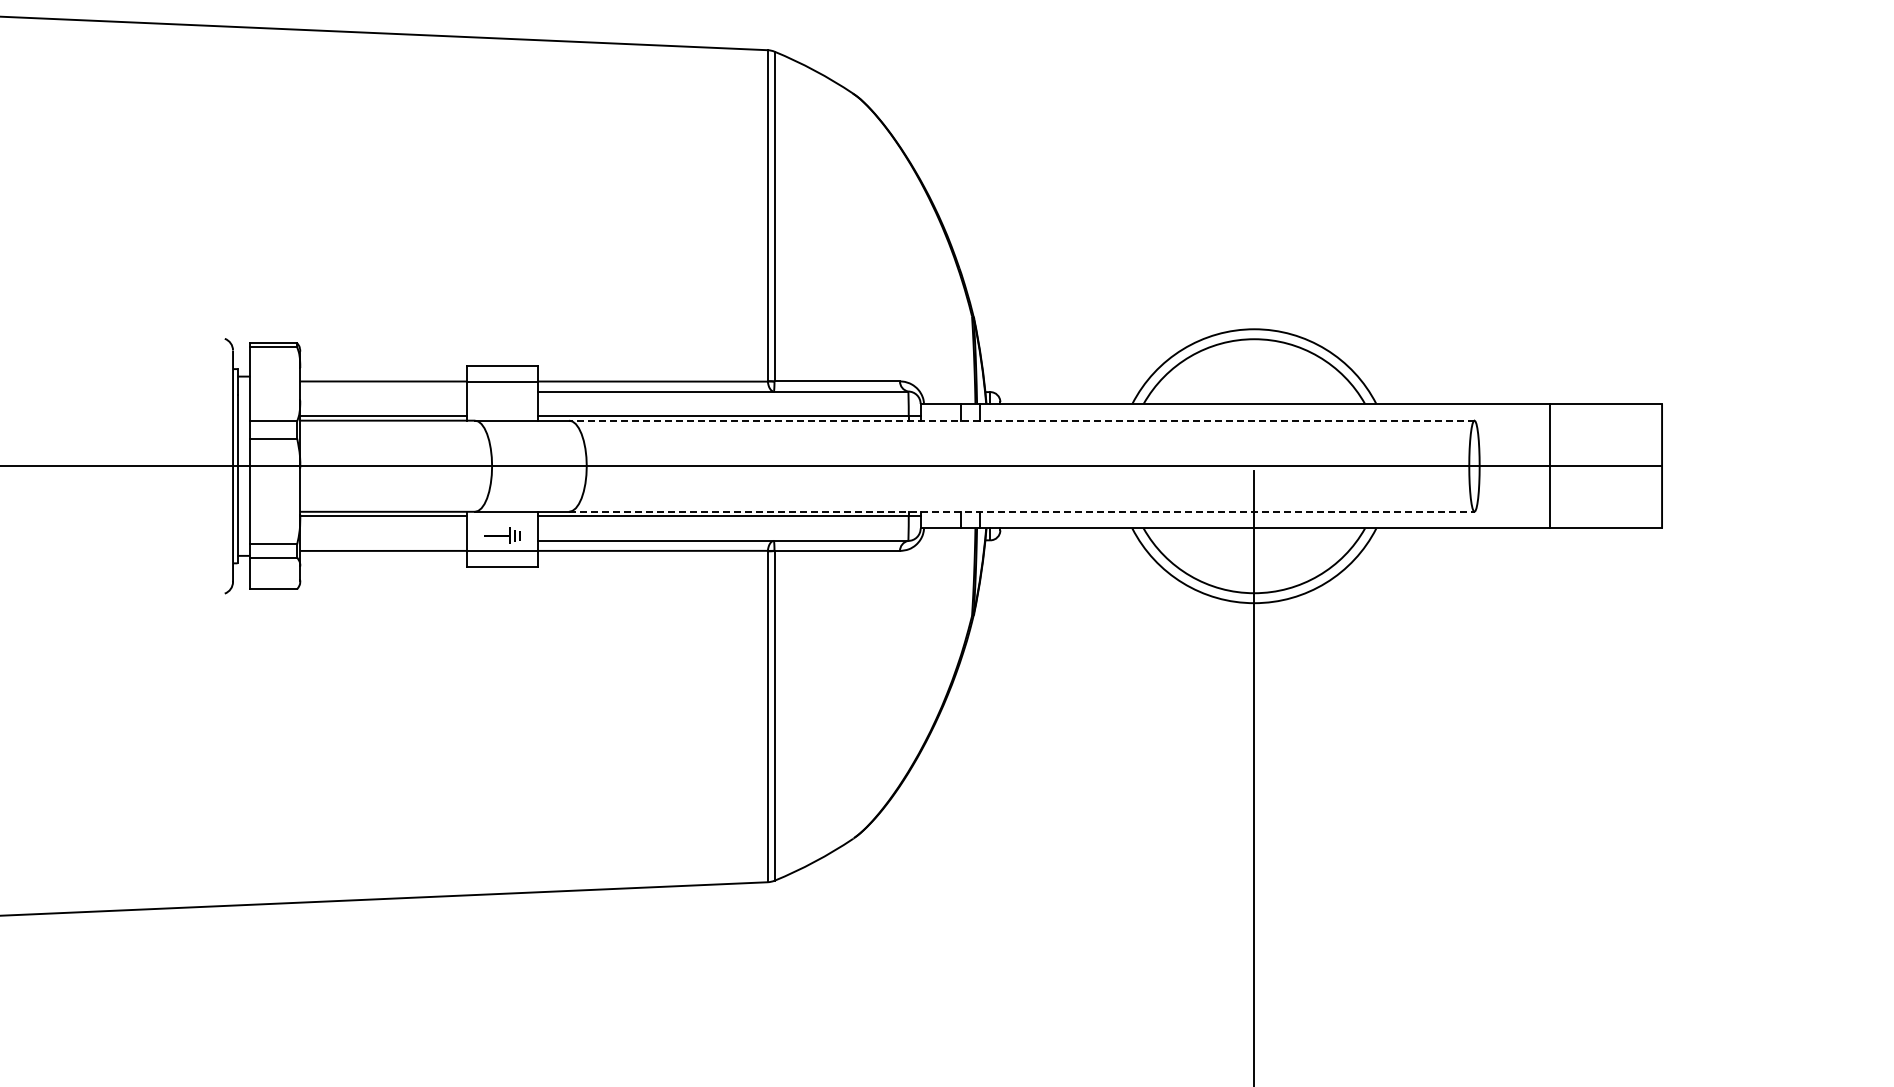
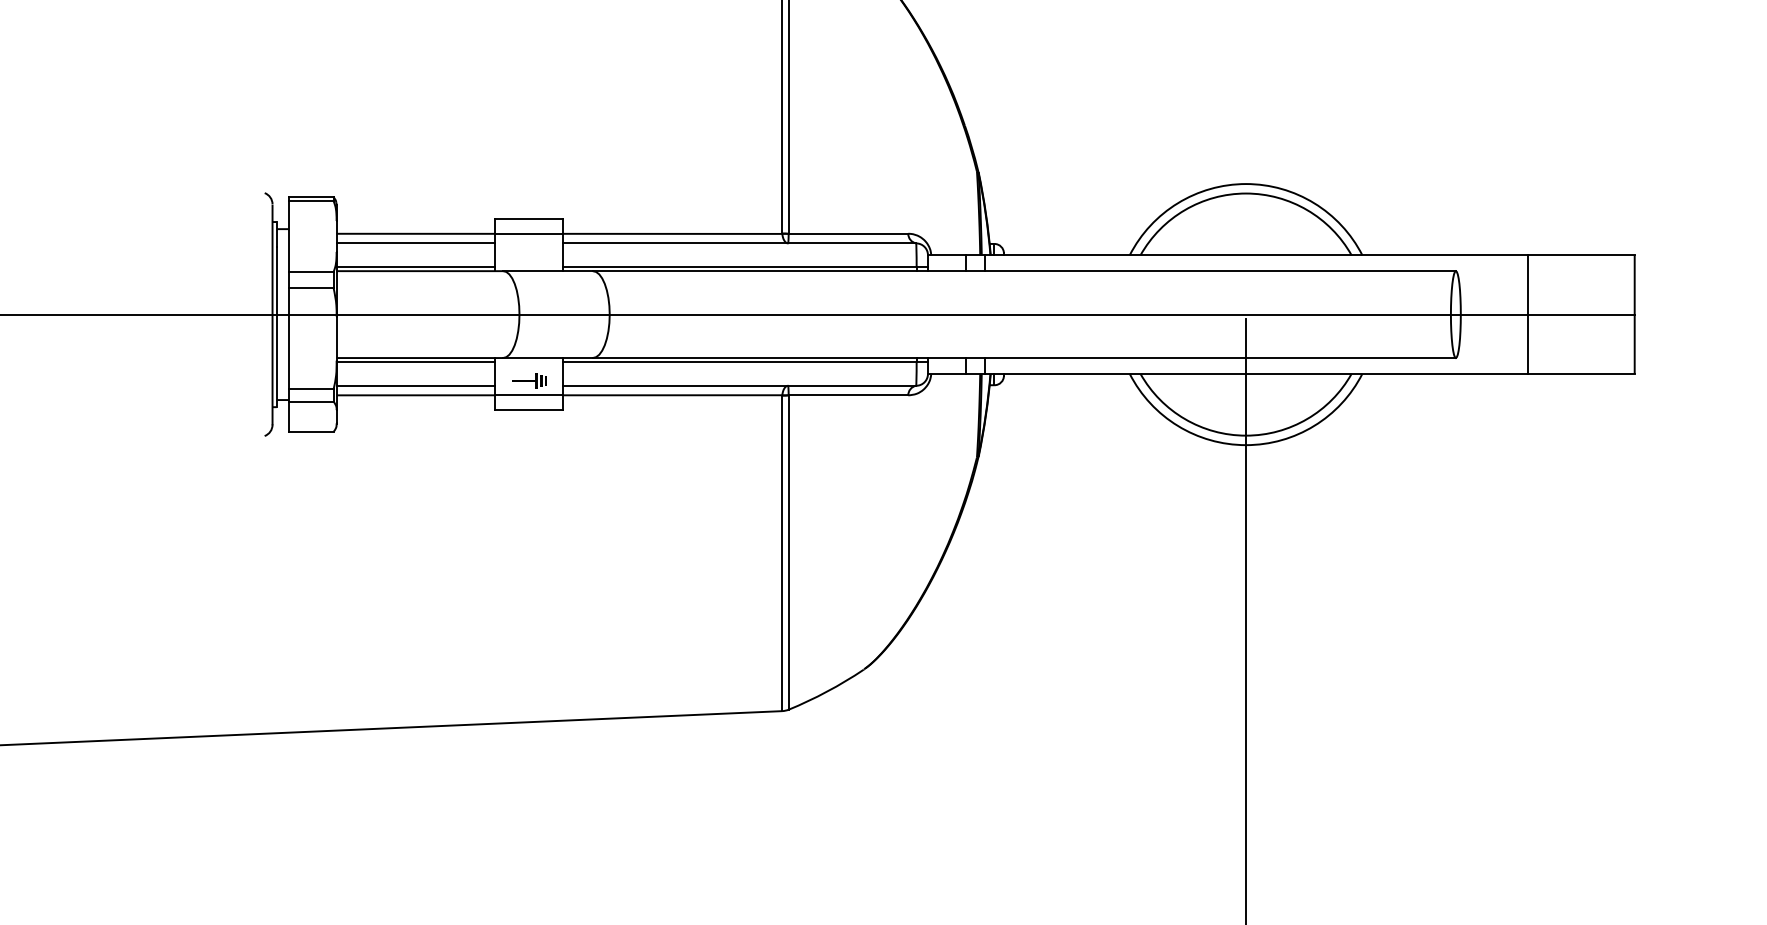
line: (383, 391) -> (415, 243), added
line: (1021, 420) -> (1024, 271), dashed -> solid
line: (1021, 511) -> (1024, 357), dashed -> solid
line: (383, 540) -> (415, 385), added

